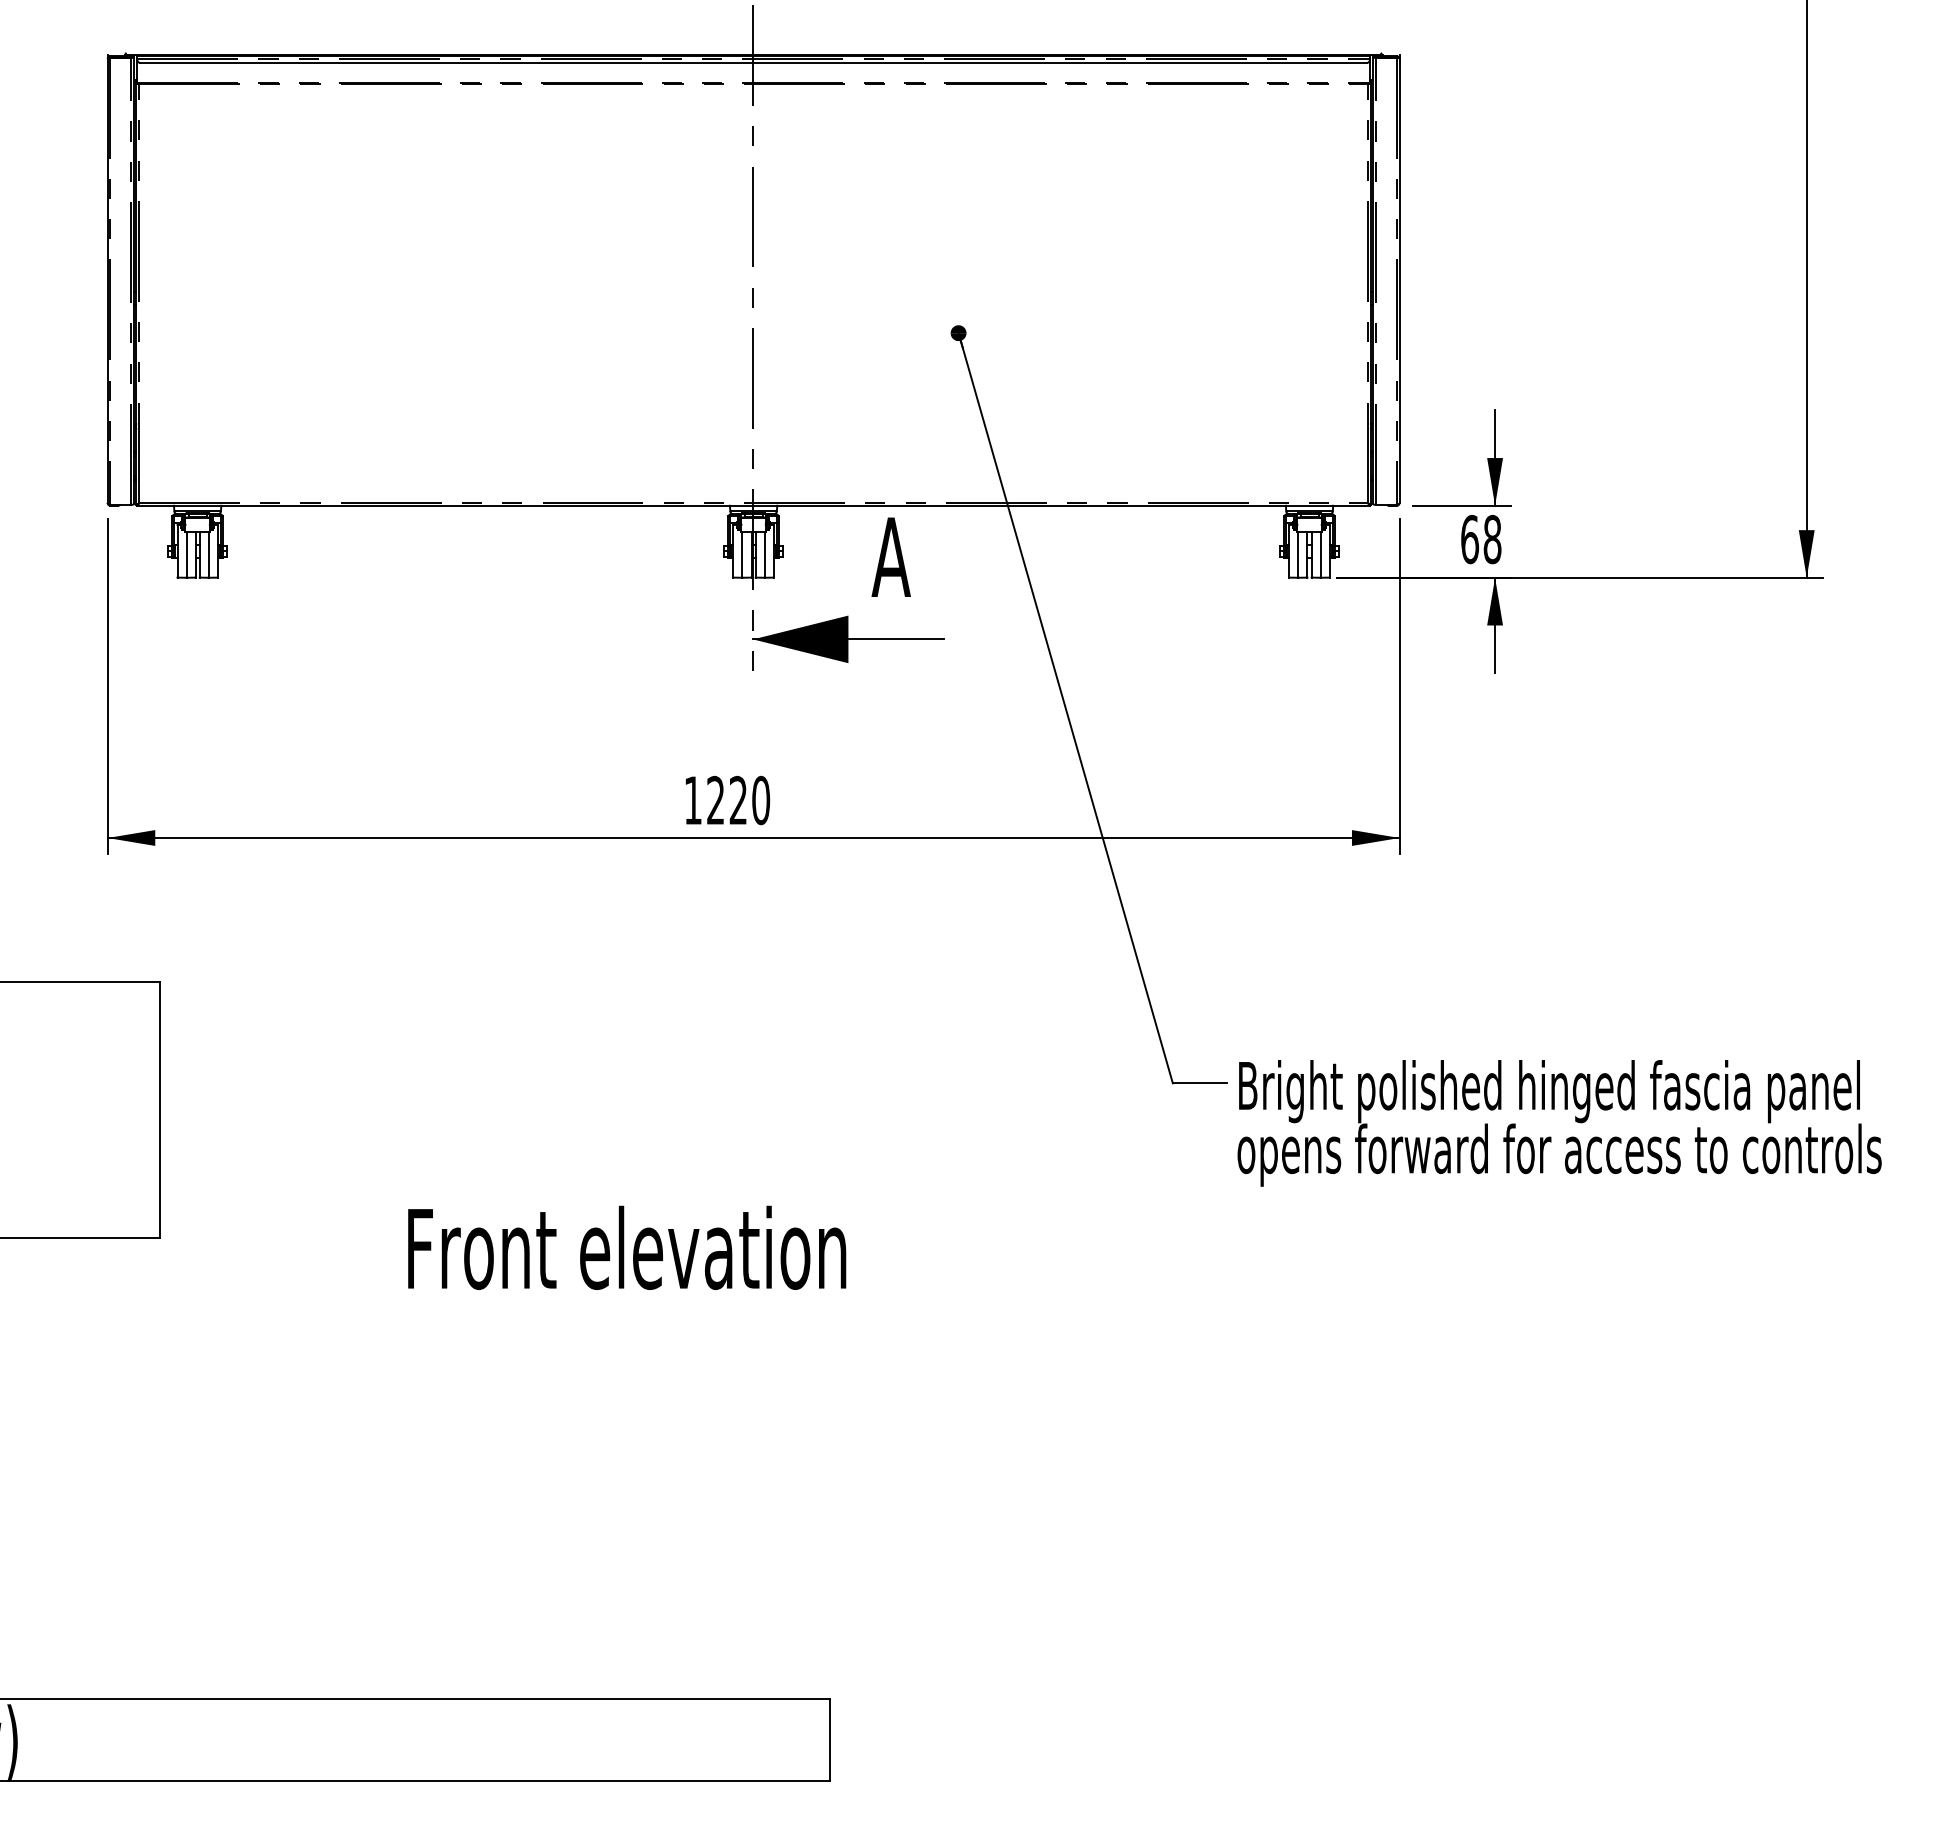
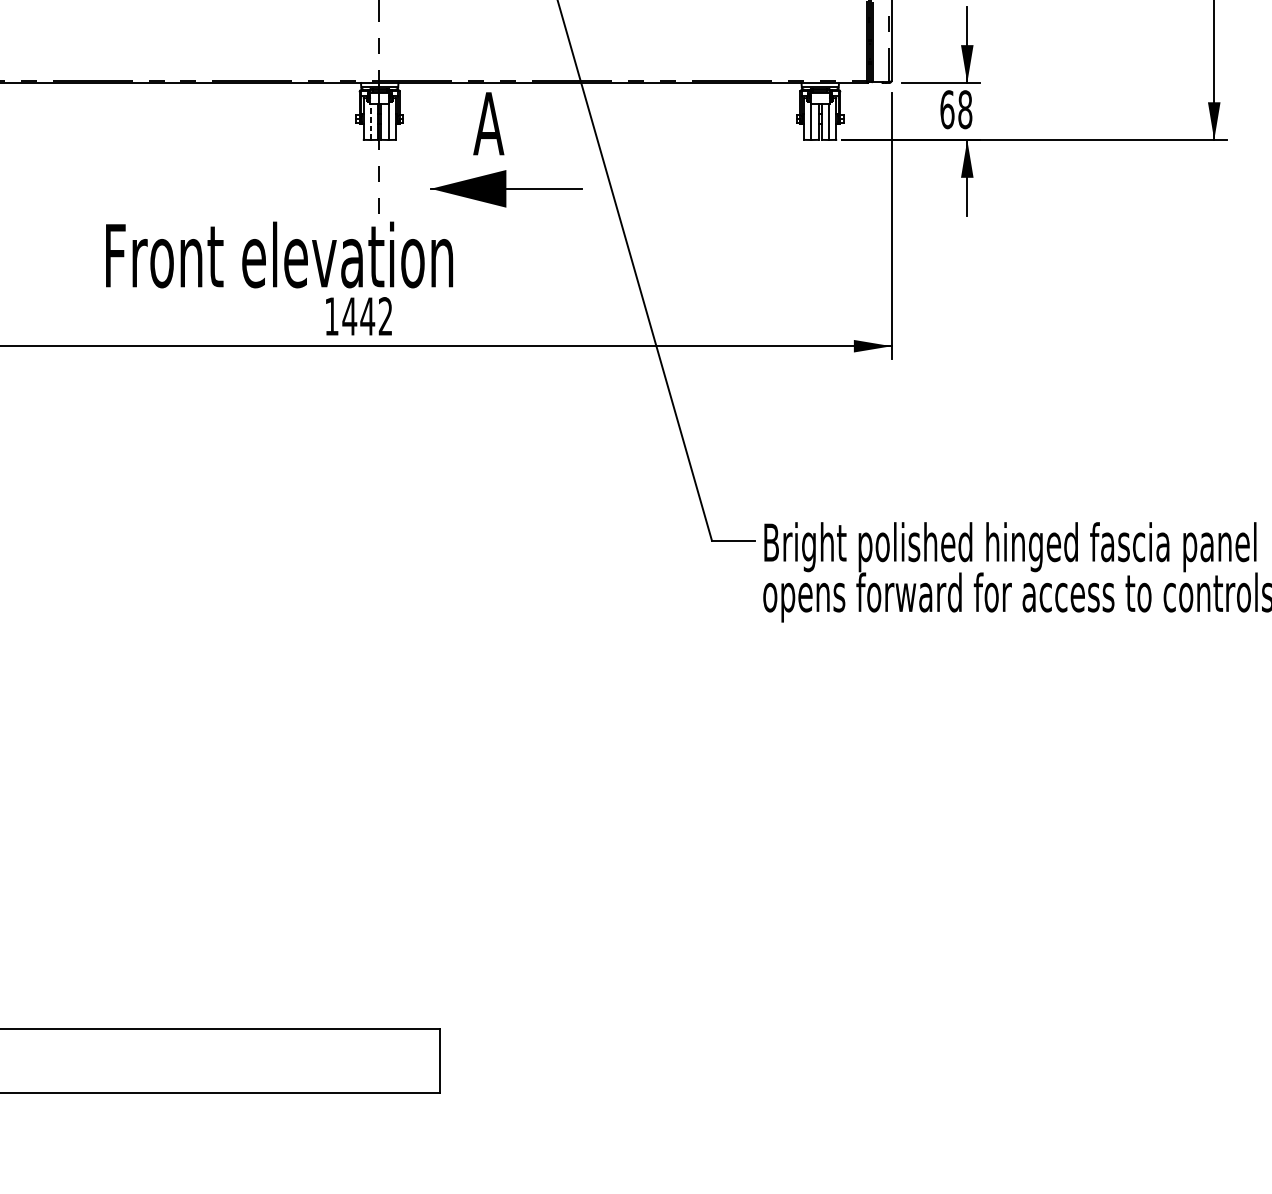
line: (742, 555) -> (370, 122), solid -> dashed
part: (848, 638) -> (506, 188), moved
text: (738, 800) -> (367, 316), 1220 -> 1442
text: (627, 1247) -> (279, 254), moved

